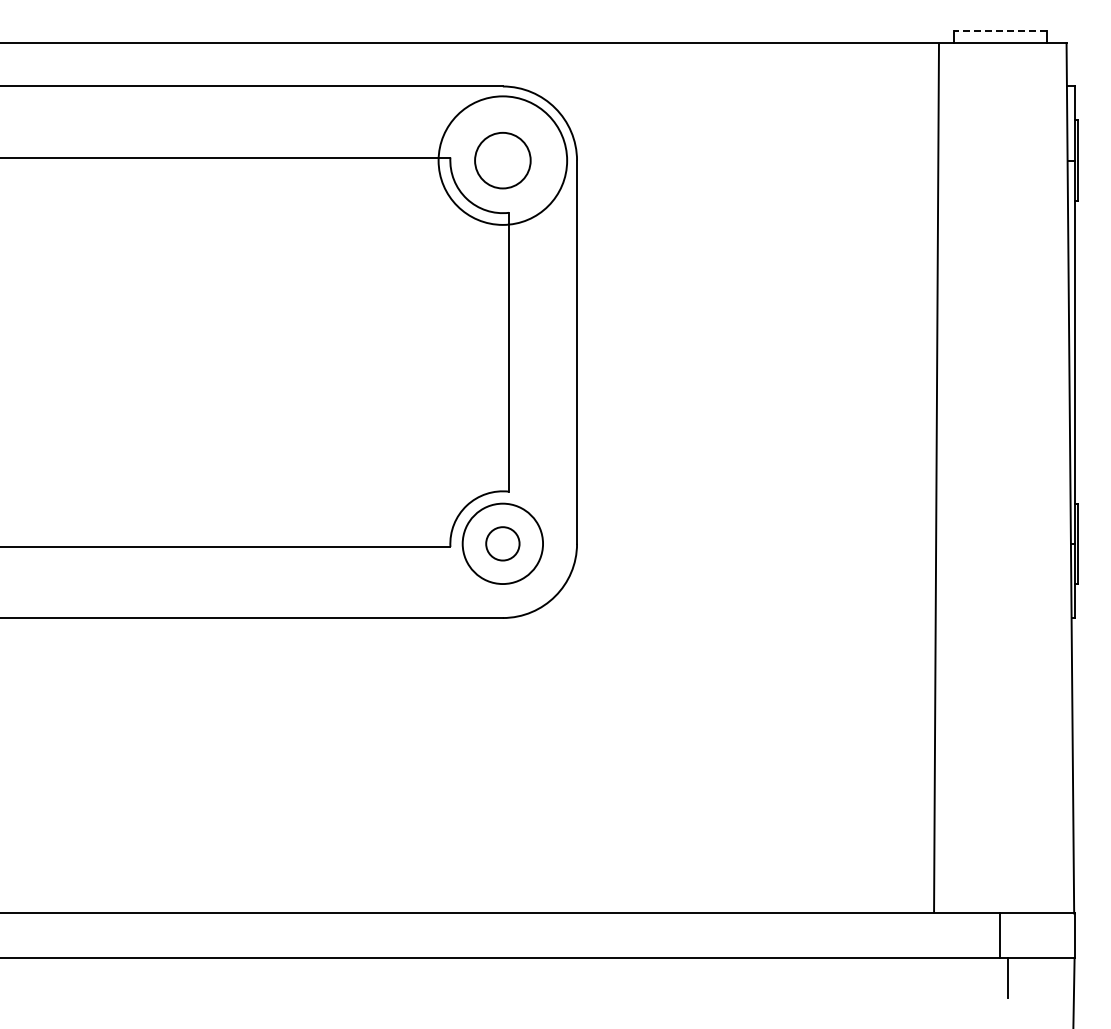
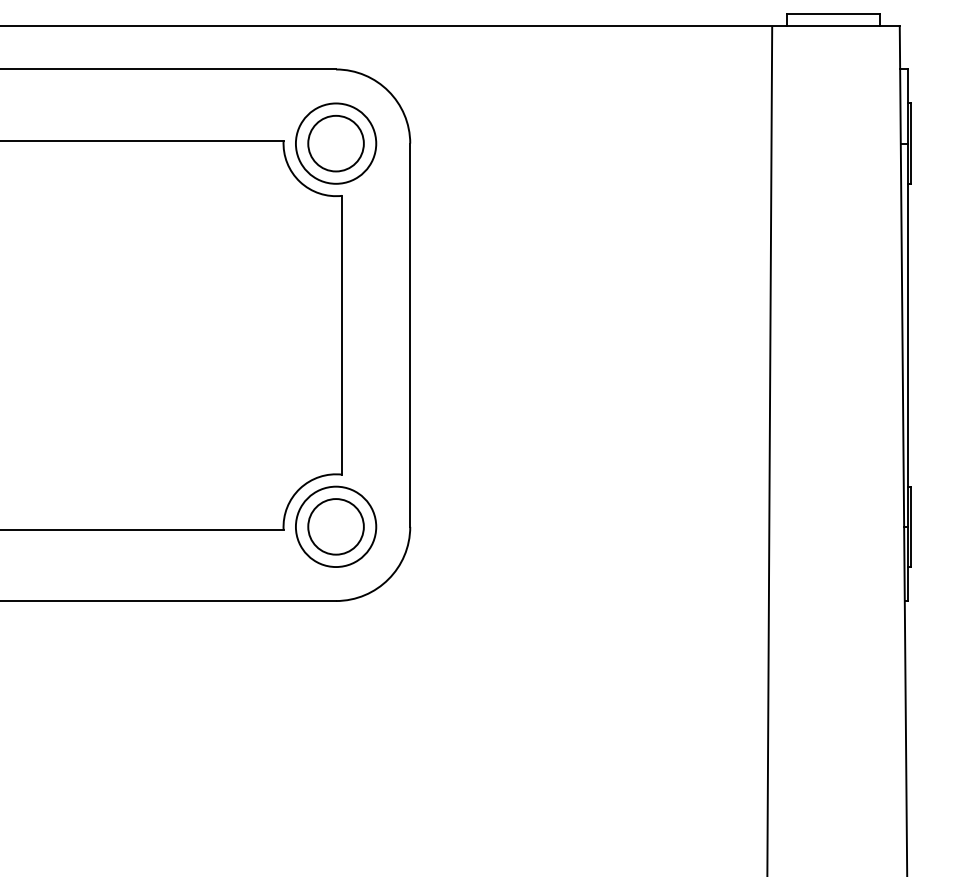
line: (999, 30) -> (832, 13), dashed -> solid
circle: (502, 160) -> (335, 143), size x0.62
circle: (502, 543) -> (335, 526), size x1.67

